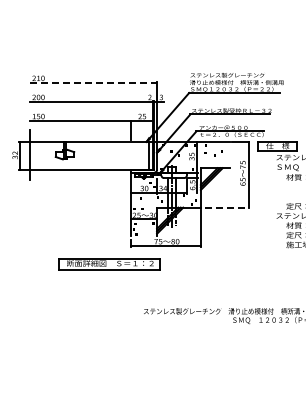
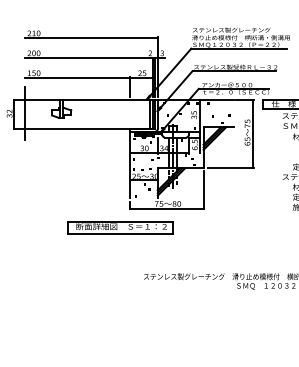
line: (94, 82) -> (92, 37), dashed -> solid
line: (227, 207) -> (231, 168), dashed -> solid
part: (109, 264) -> (120, 227), moved

